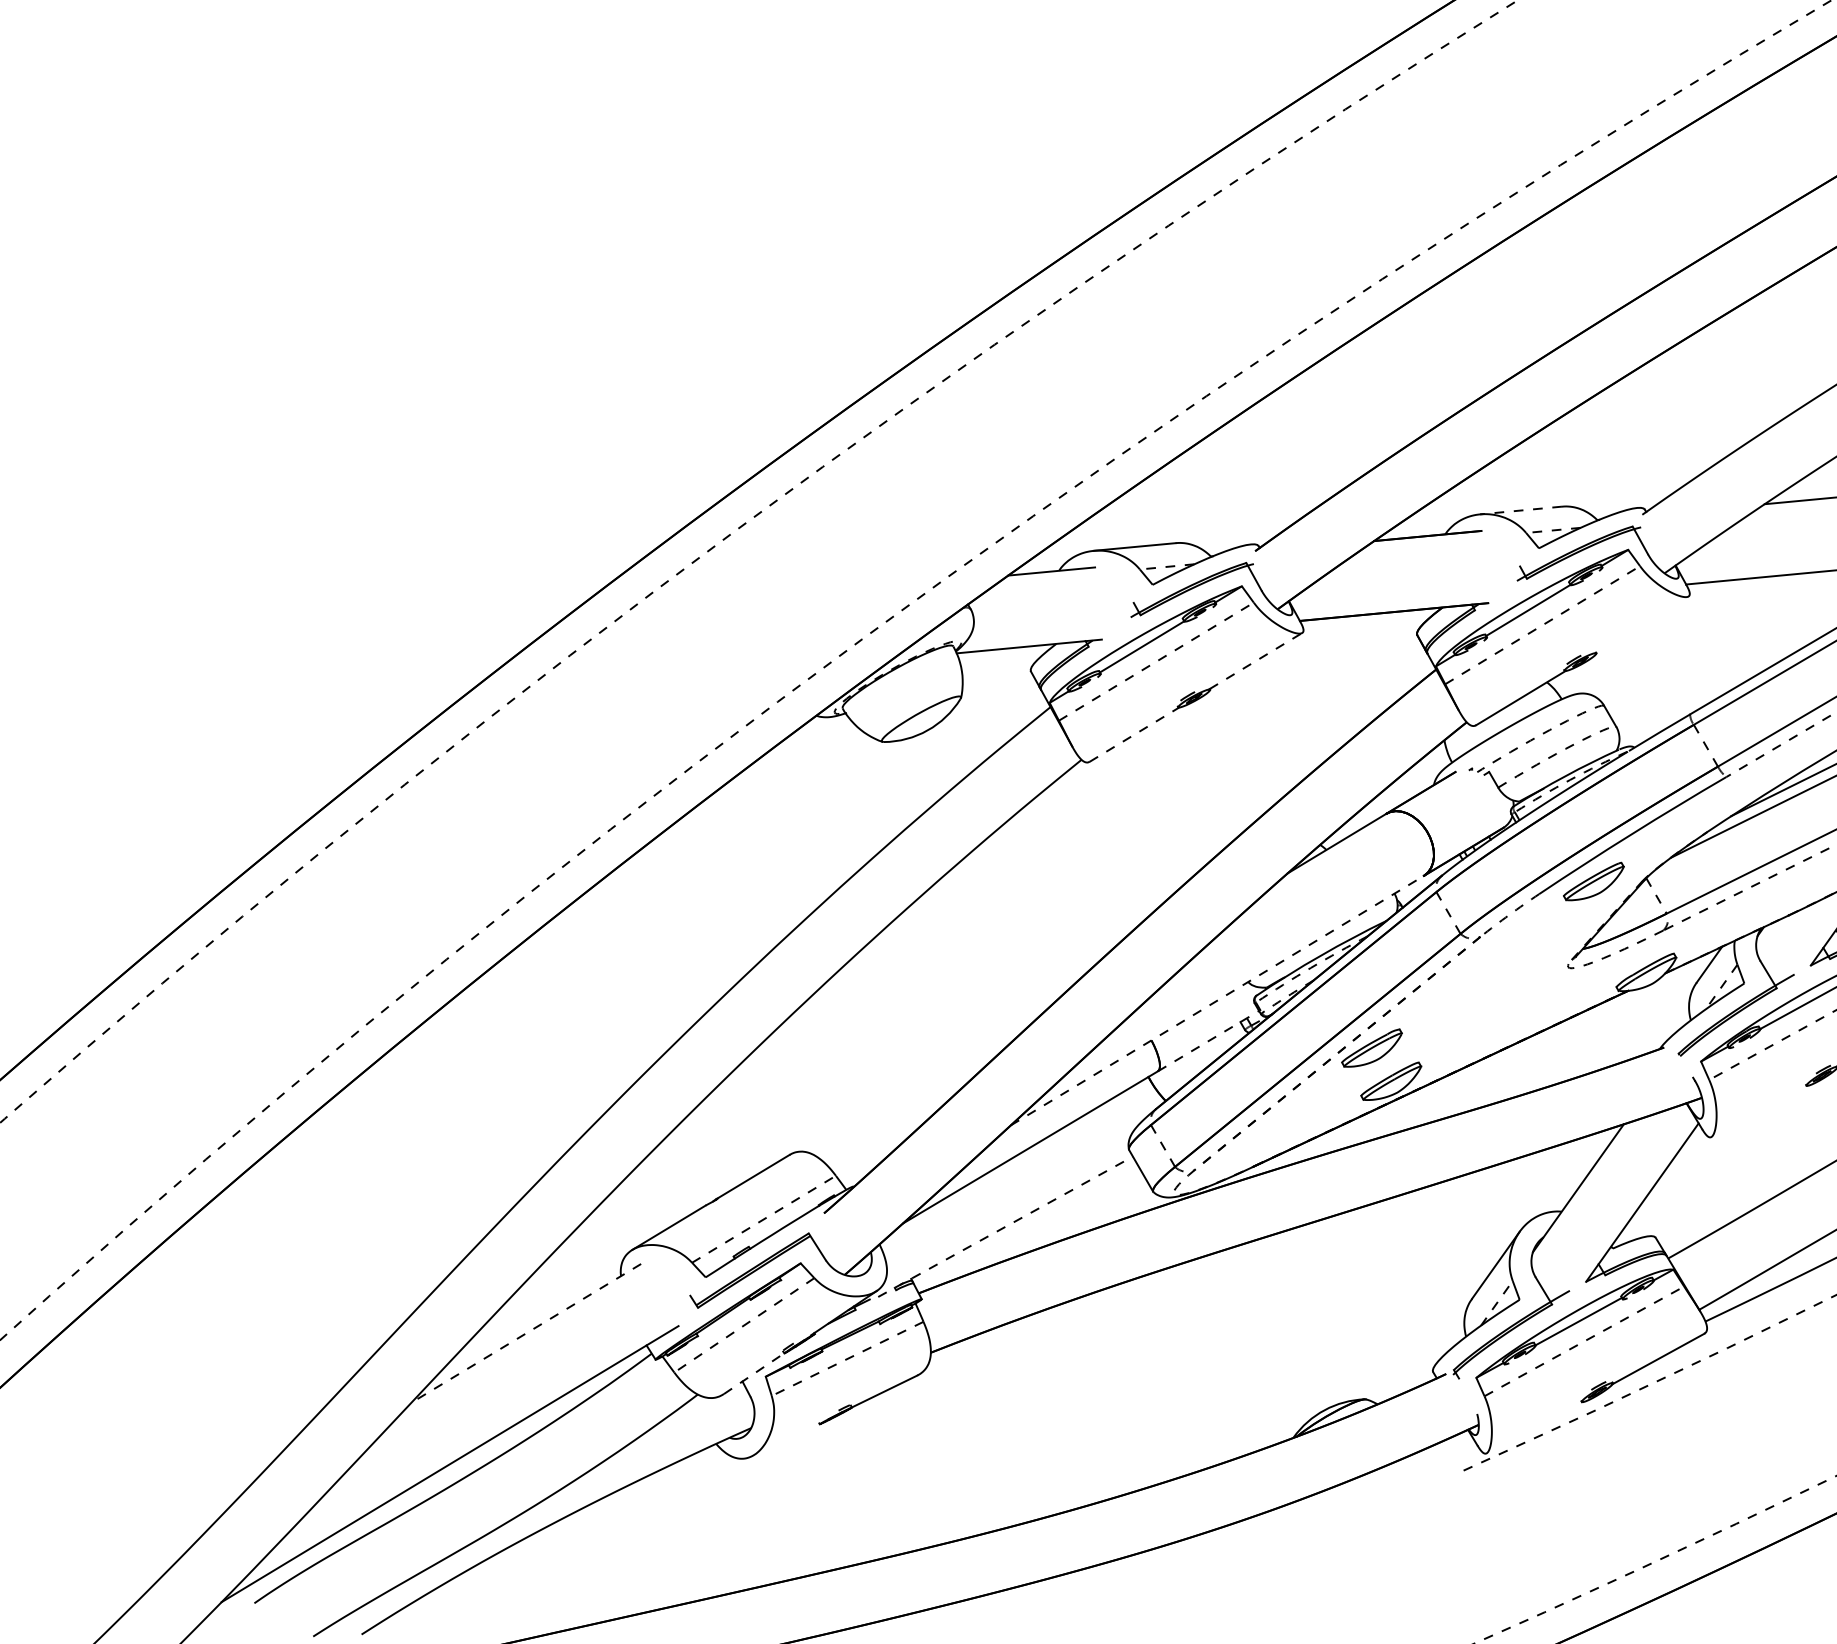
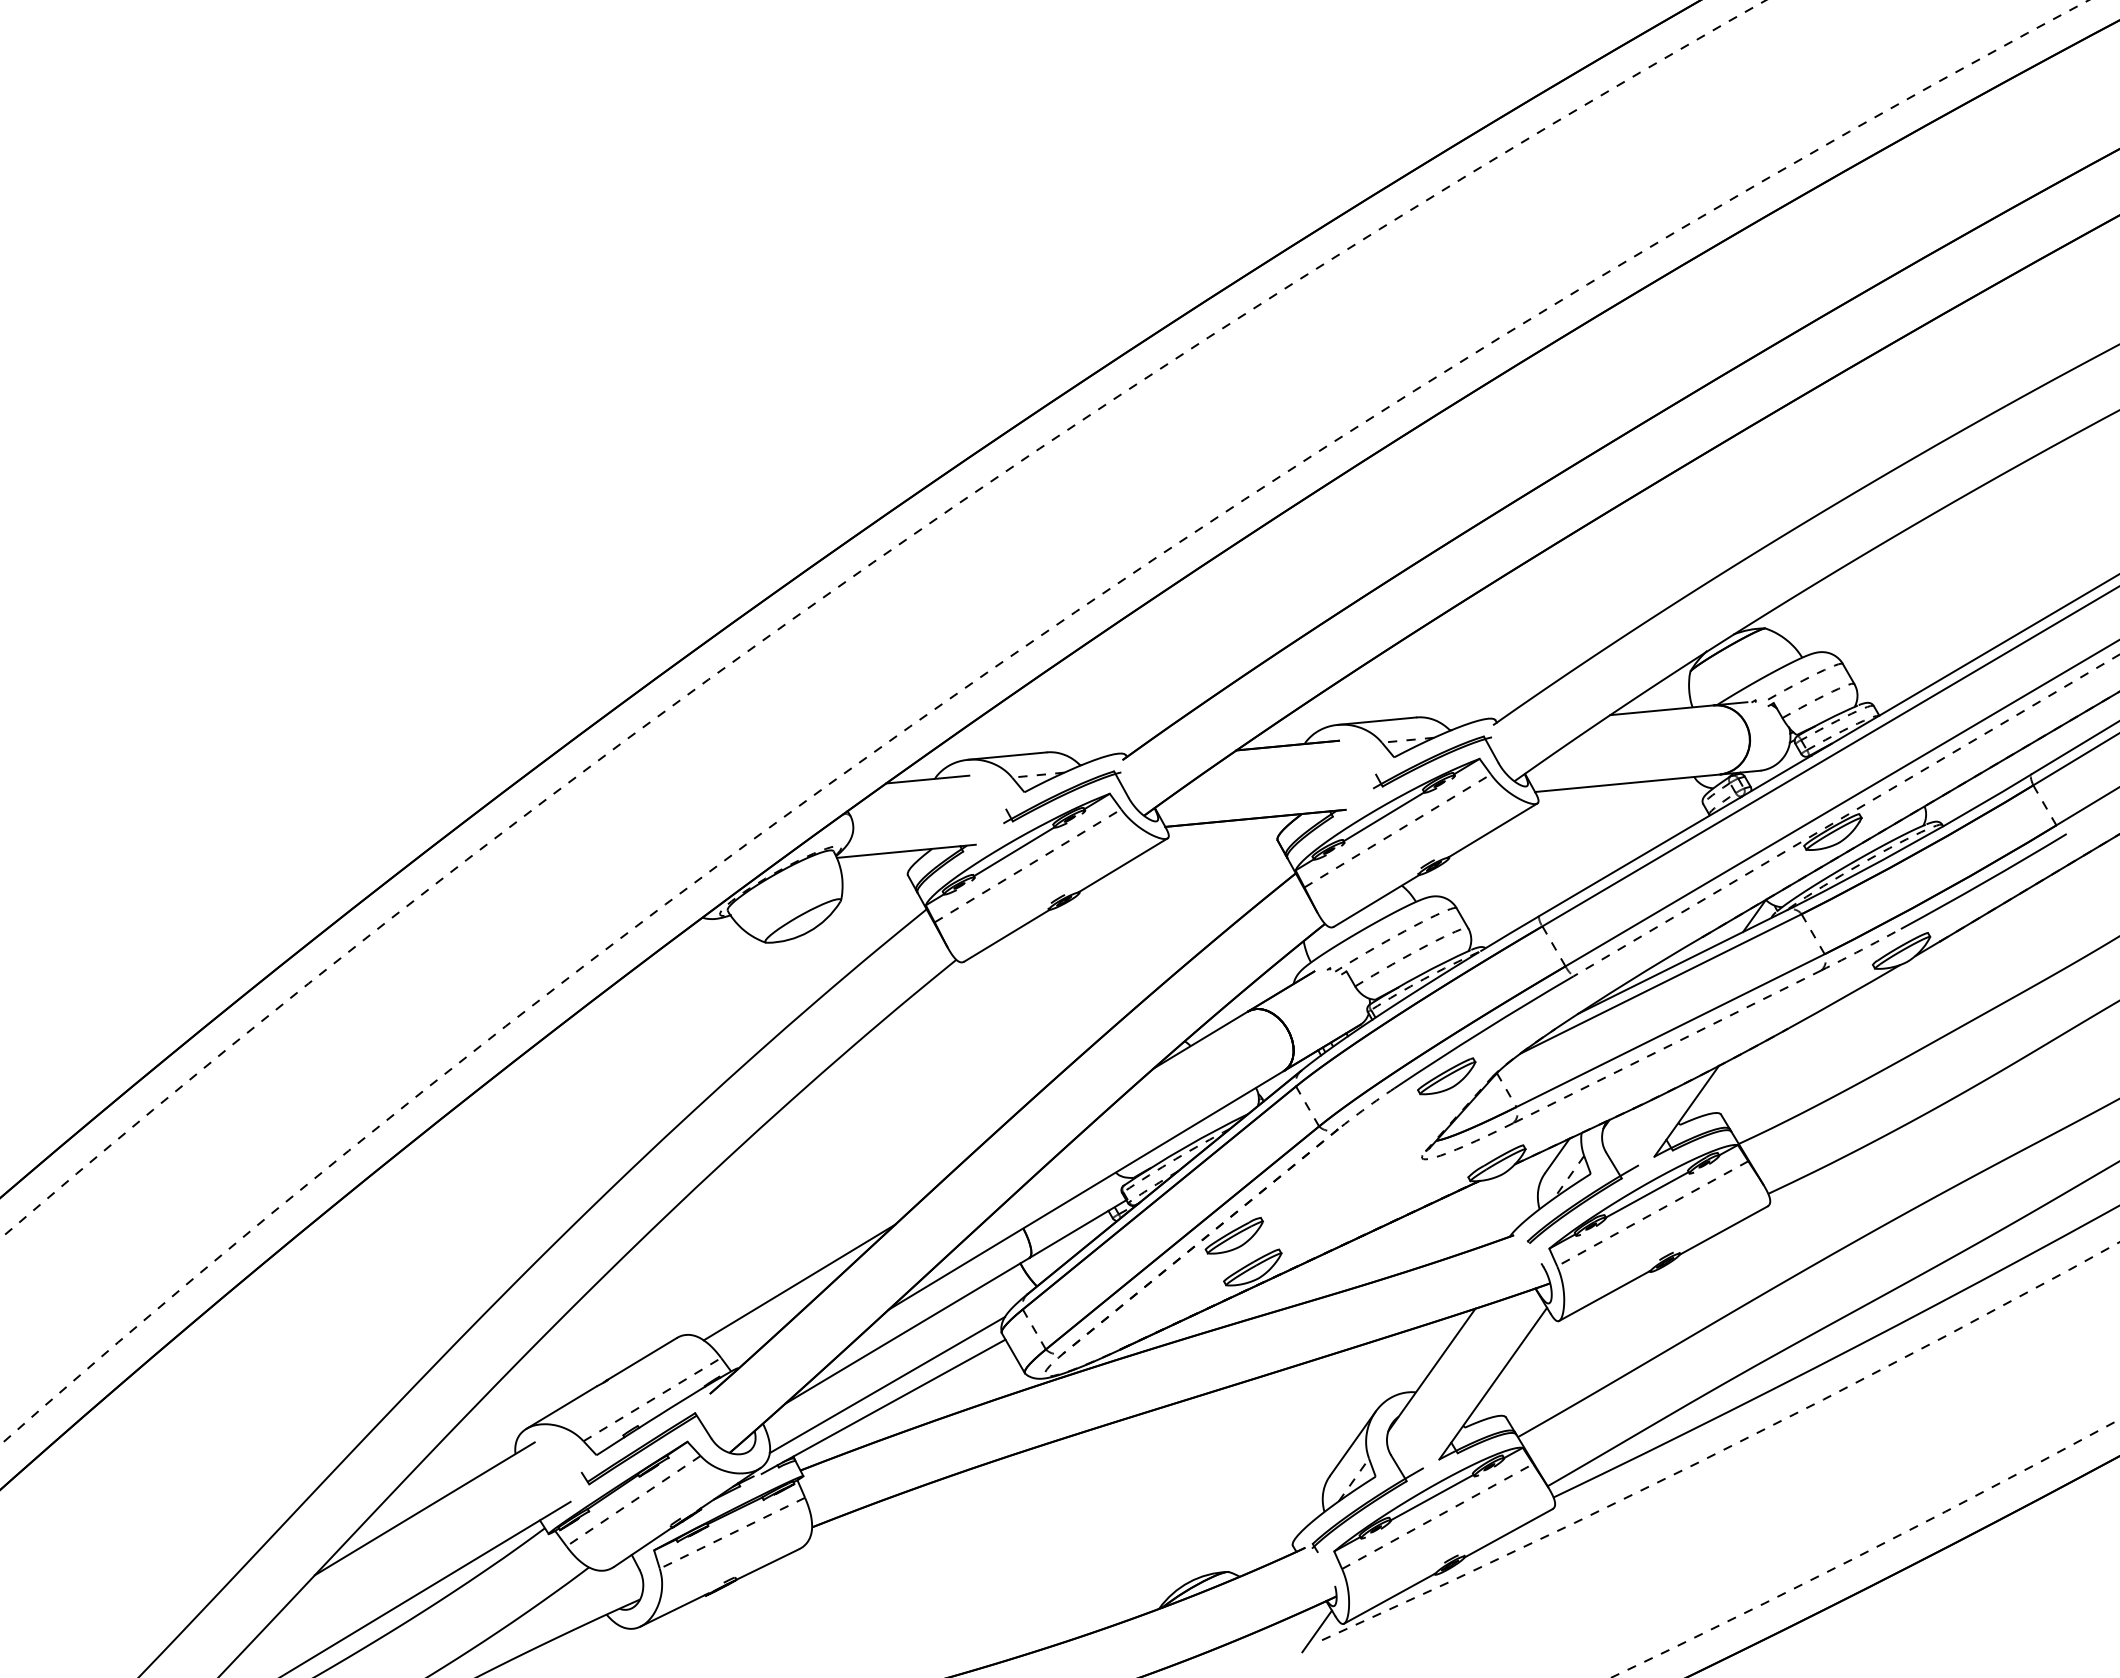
line: (1520, 510) -> (1376, 721), dashed -> solid
line: (1641, 624) -> (1492, 830), added
line: (1256, 661) -> (1123, 865), dashed -> solid
line: (1134, 734) -> (1007, 935), dashed -> solid
line: (1217, 1000) -> (1086, 1190), dashed -> solid
line: (1209, 1040) -> (1078, 1228), dashed -> solid
line: (917, 1096) -> (799, 1282), added
line: (1758, 1111) -> (1604, 1296), added
line: (1009, 1203) -> (887, 1384), added
line: (1006, 1226) -> (884, 1406), dashed -> solid
line: (525, 1333) -> (424, 1508), dashed -> solid
line: (753, 1373) -> (642, 1547), dashed -> solid
line: (1533, 1427) -> (1388, 1598), added
line: (787, 1438) -> (674, 1609), added
line: (1457, 1461) -> (1316, 1631), added

